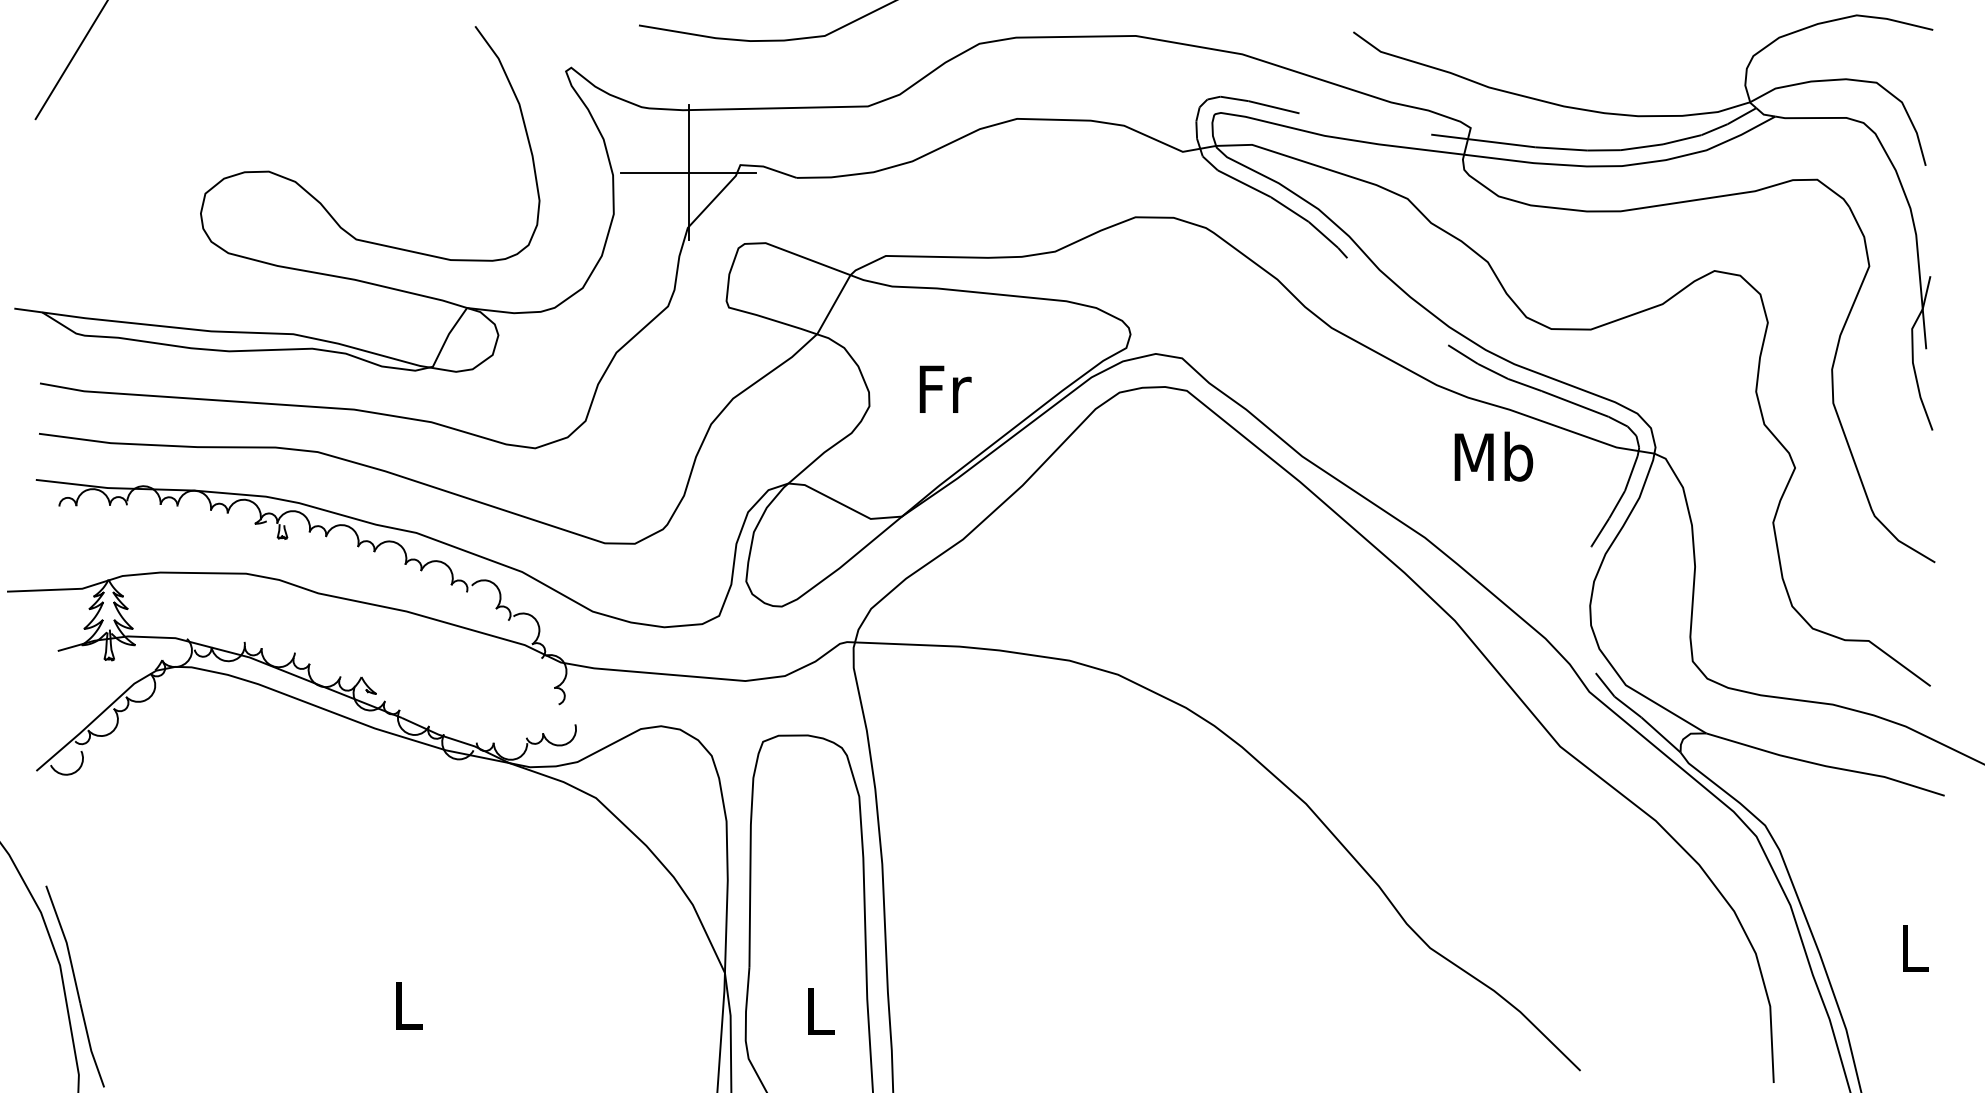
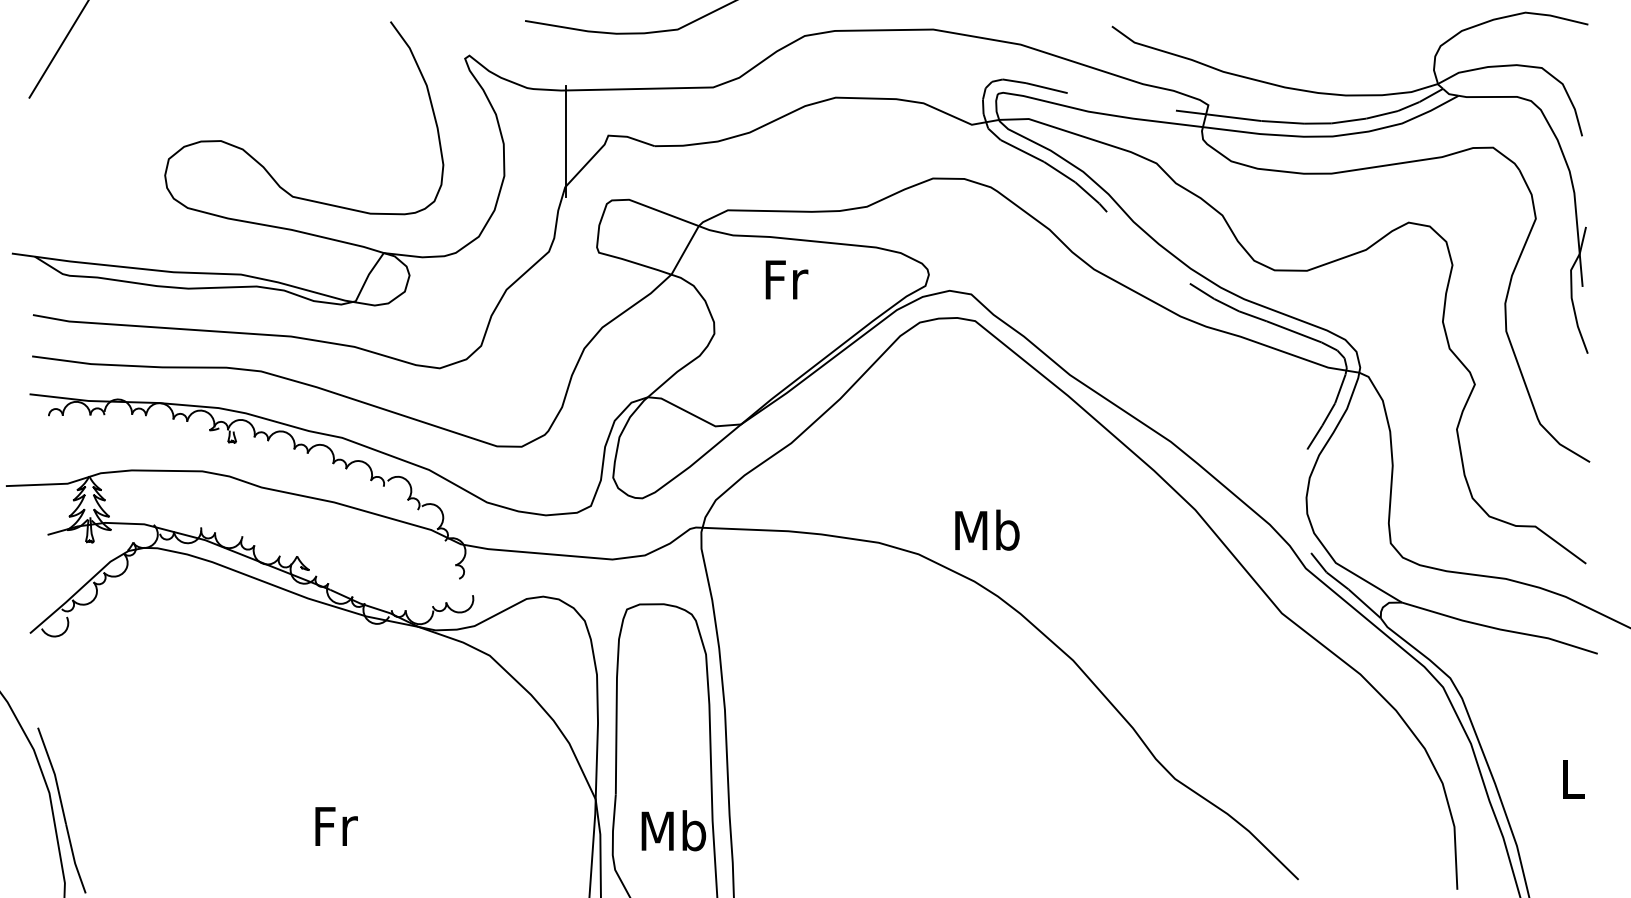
line: (688, 172) -> (565, 141), removed
text: (945, 388) -> (786, 279), moved
text: (1493, 455) -> (987, 529), moved
text: (409, 1005) -> (336, 826), L -> Fr
text: (819, 1010) -> (673, 830), L -> Mb

